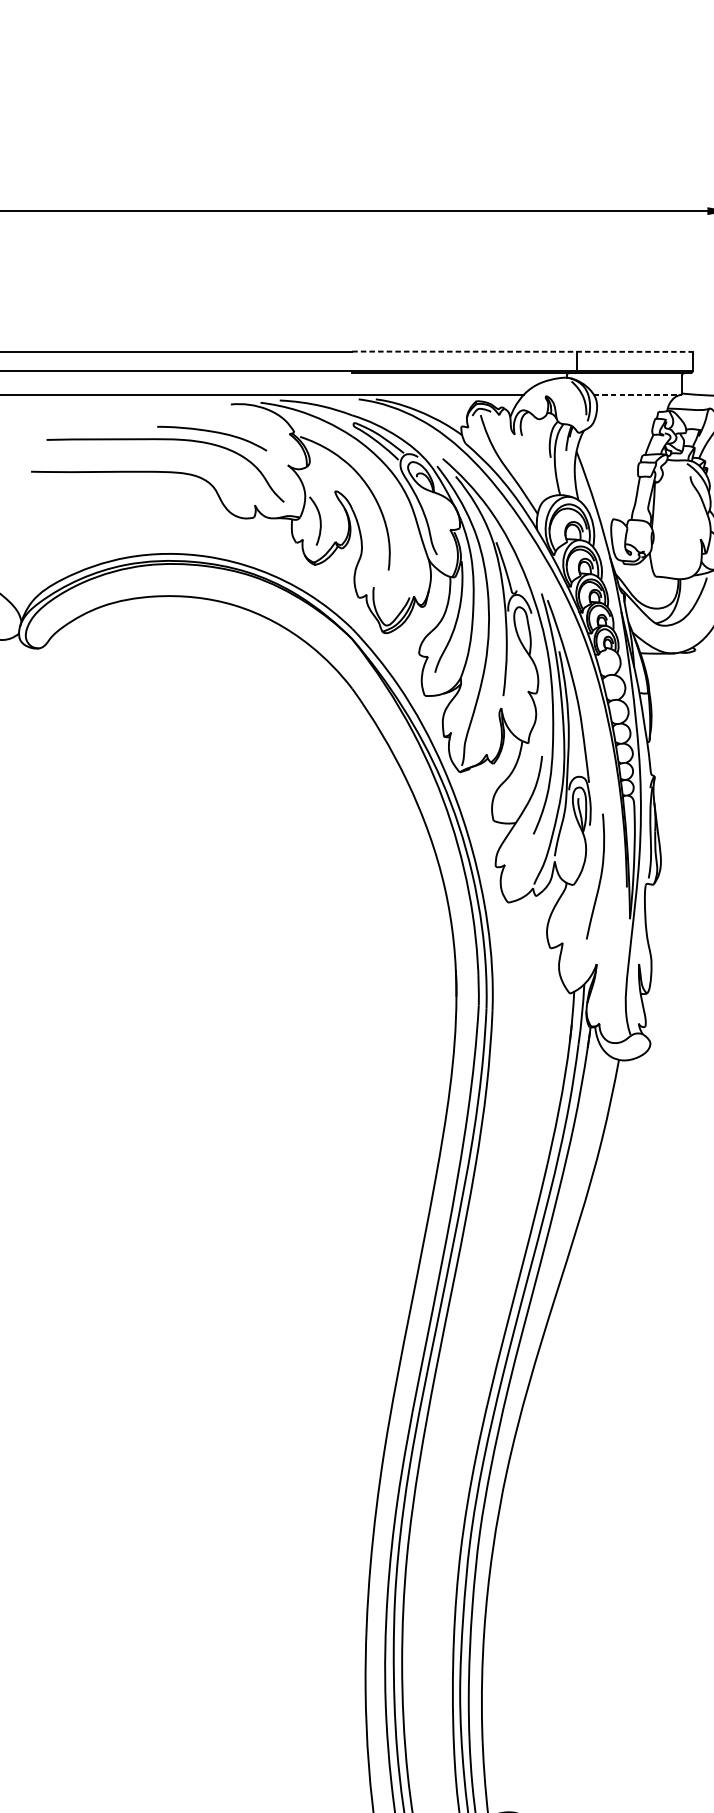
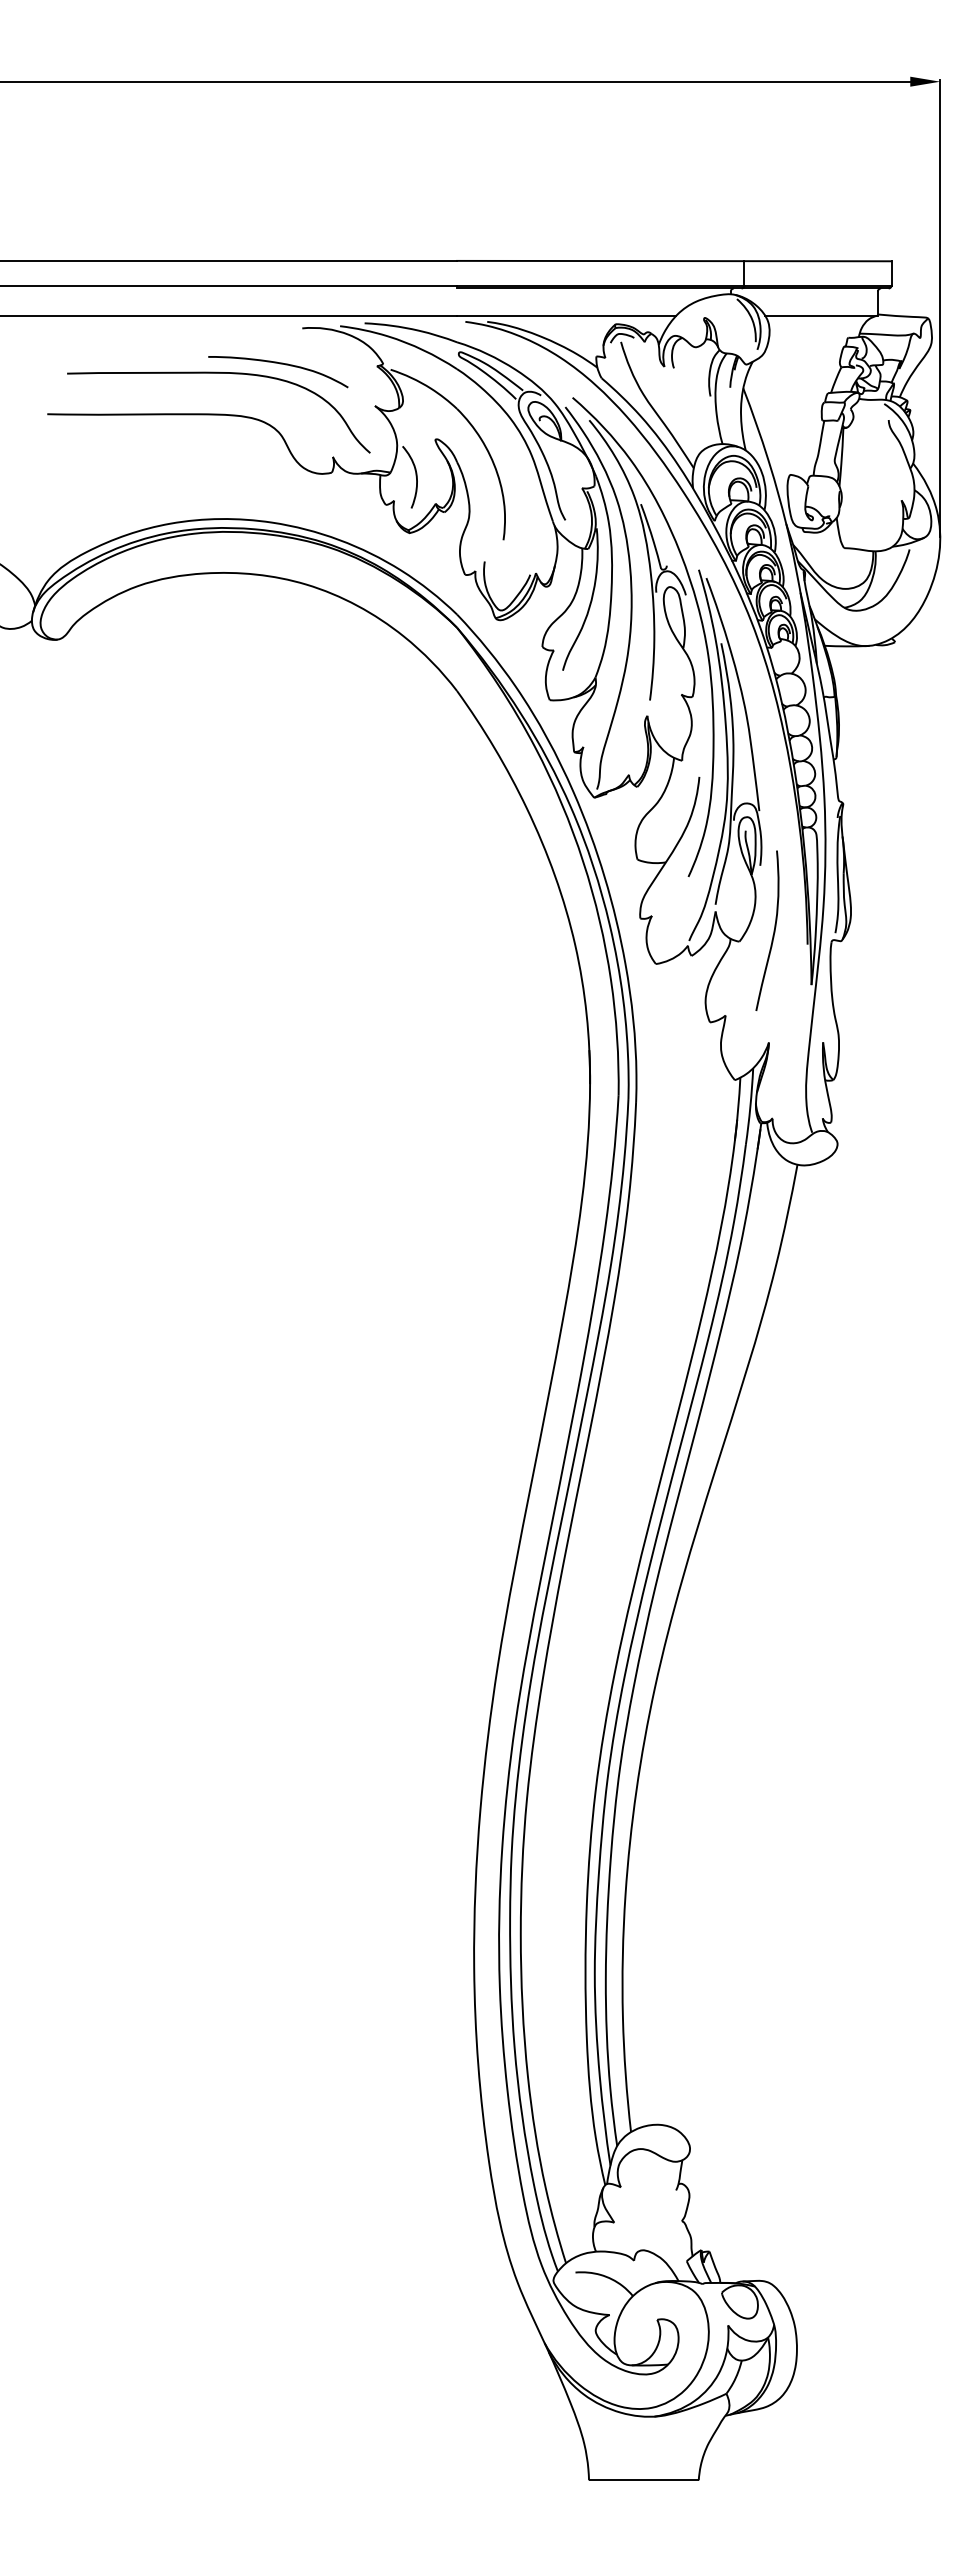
line: (522, 352) -> (674, 261), dashed -> solid
line: (637, 394) -> (821, 315), dashed -> solid

